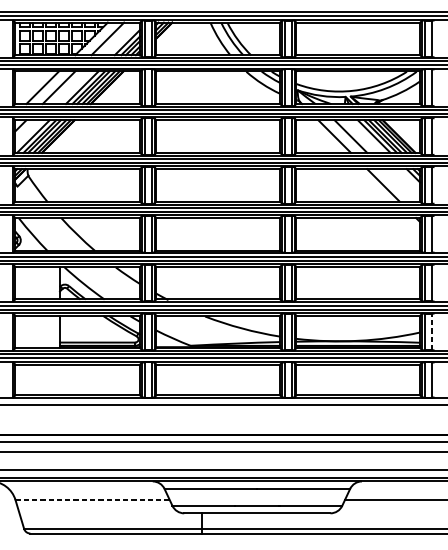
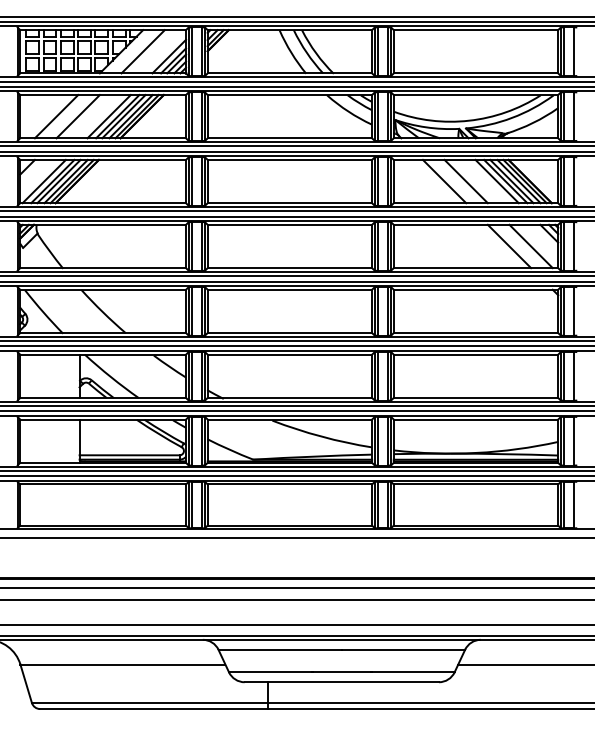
line: (399, 185) -> (530, 246), added
line: (431, 331) -> (573, 440), dashed -> solid
line: (92, 499) -> (122, 664), dashed -> solid

